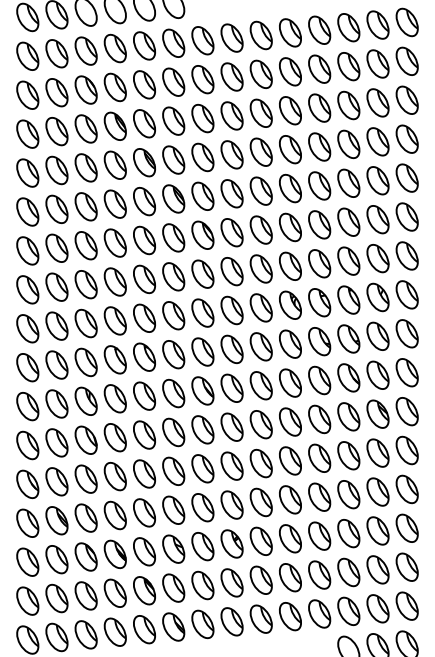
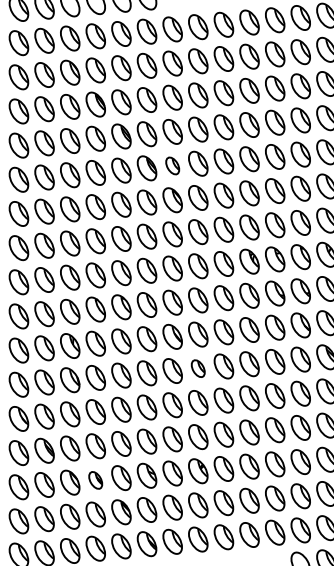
part: (202, 195) -> (172, 165), size x0.7
part: (231, 426) -> (197, 368), size x0.7
part: (114, 554) -> (95, 480), size x0.7

